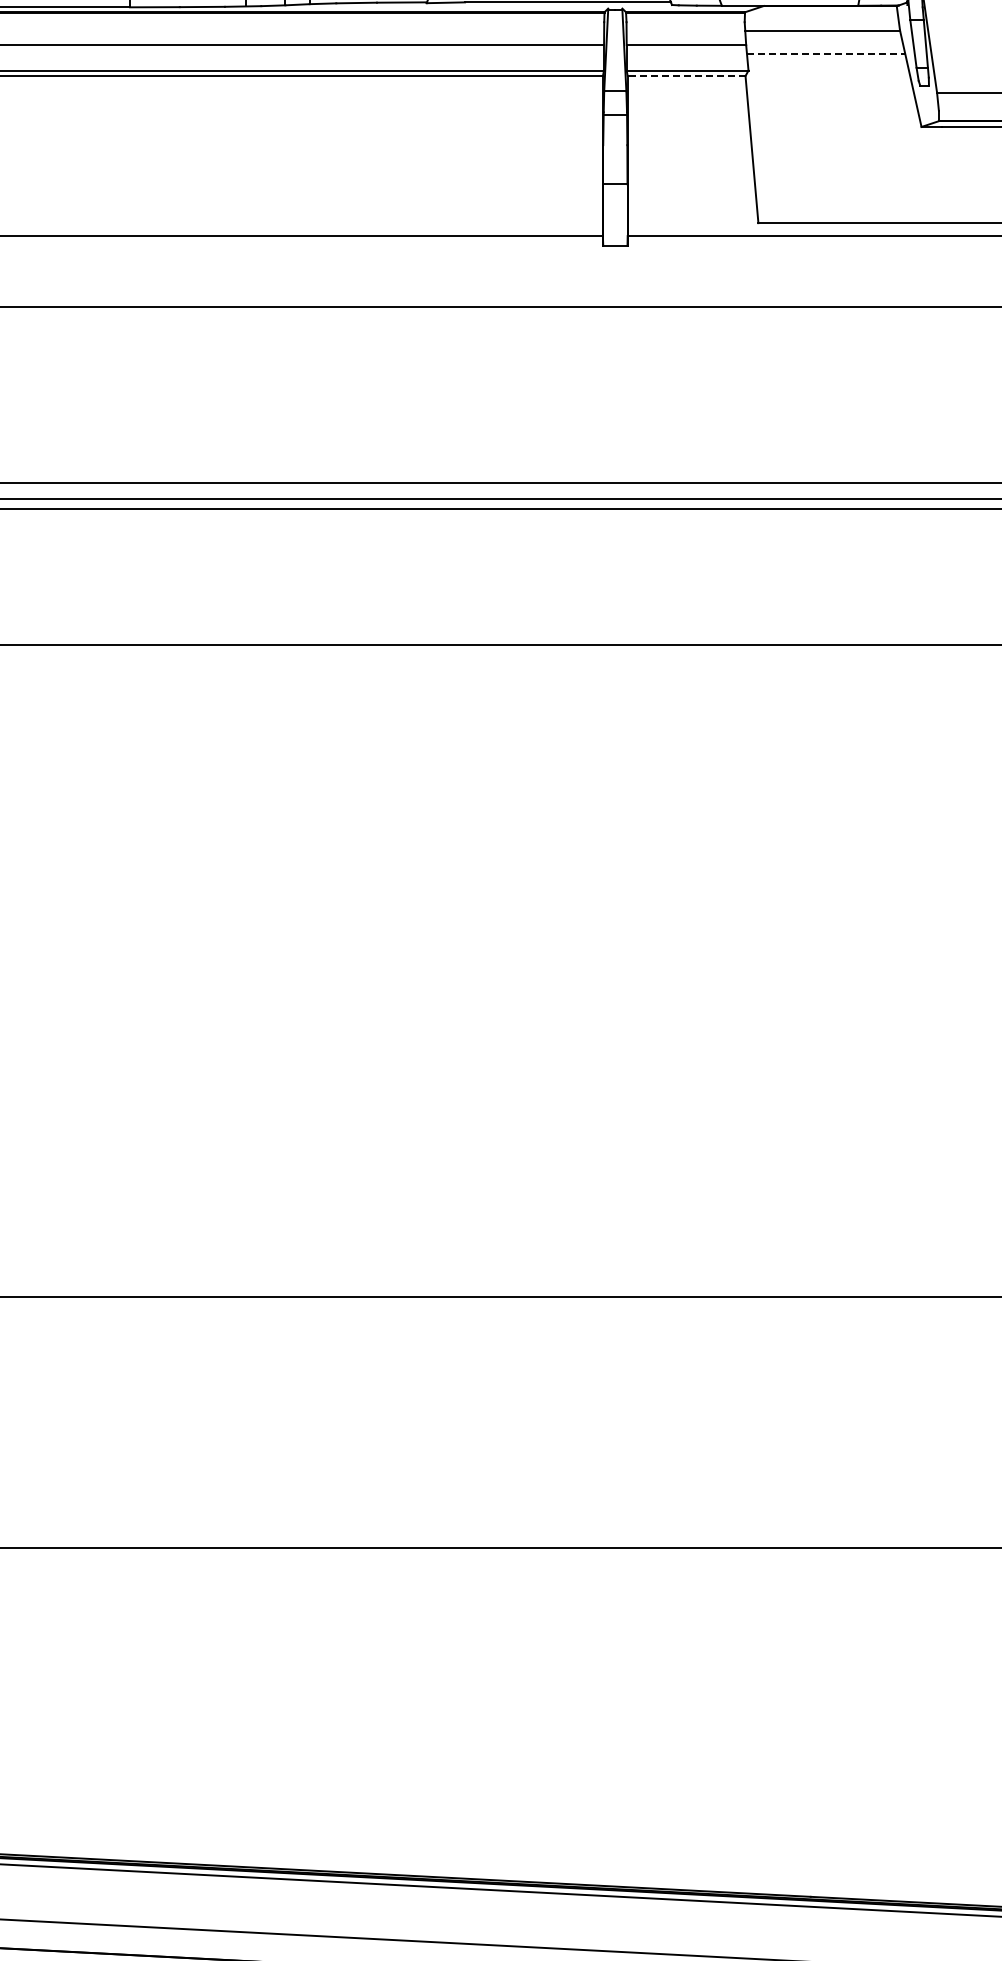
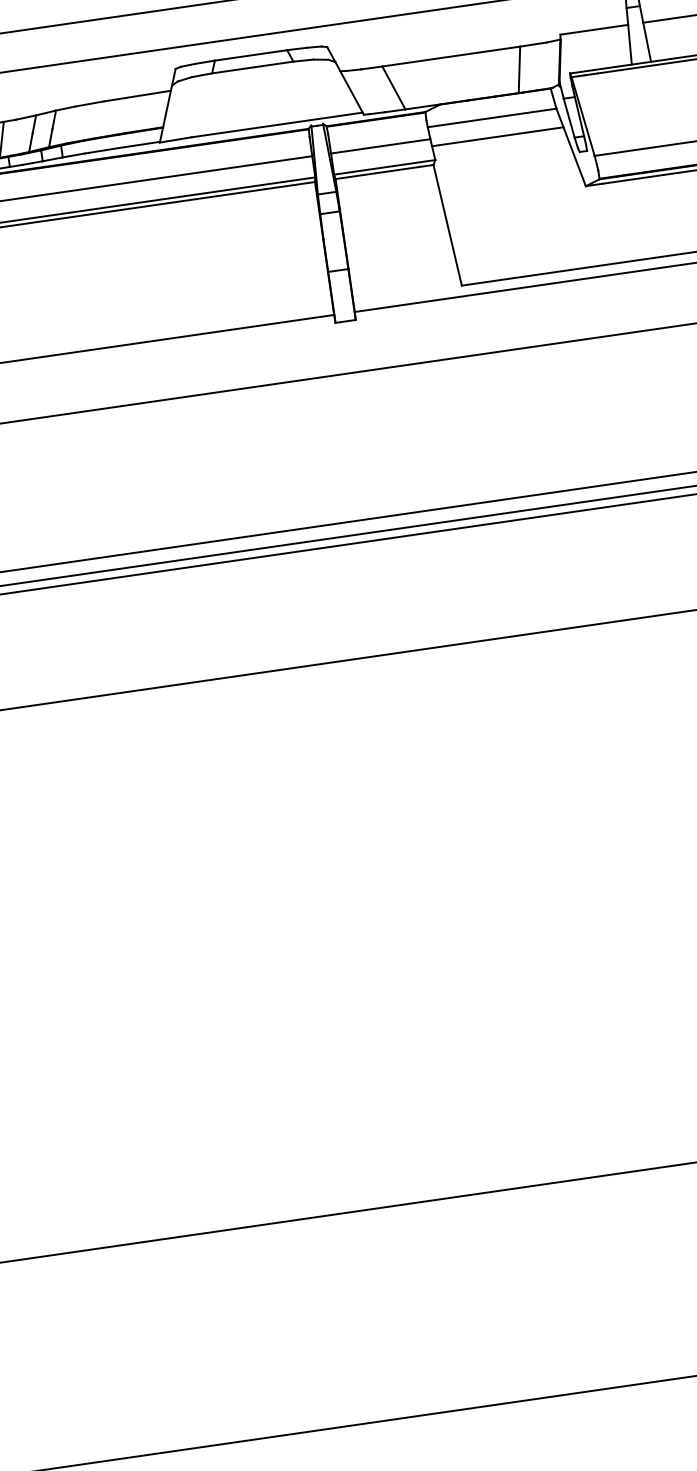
line: (826, 53) -> (498, 136), dashed -> solid
line: (686, 76) -> (384, 172), dashed -> solid

